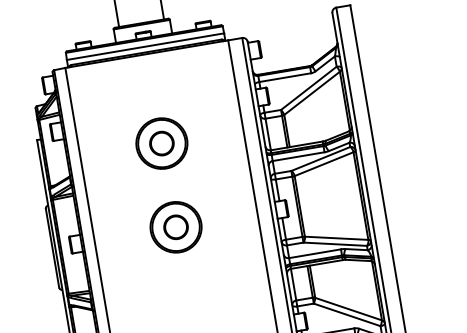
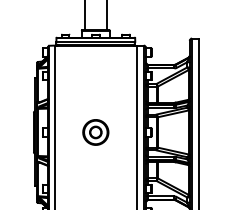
part: (161, 143) -> (95, 90), removed

